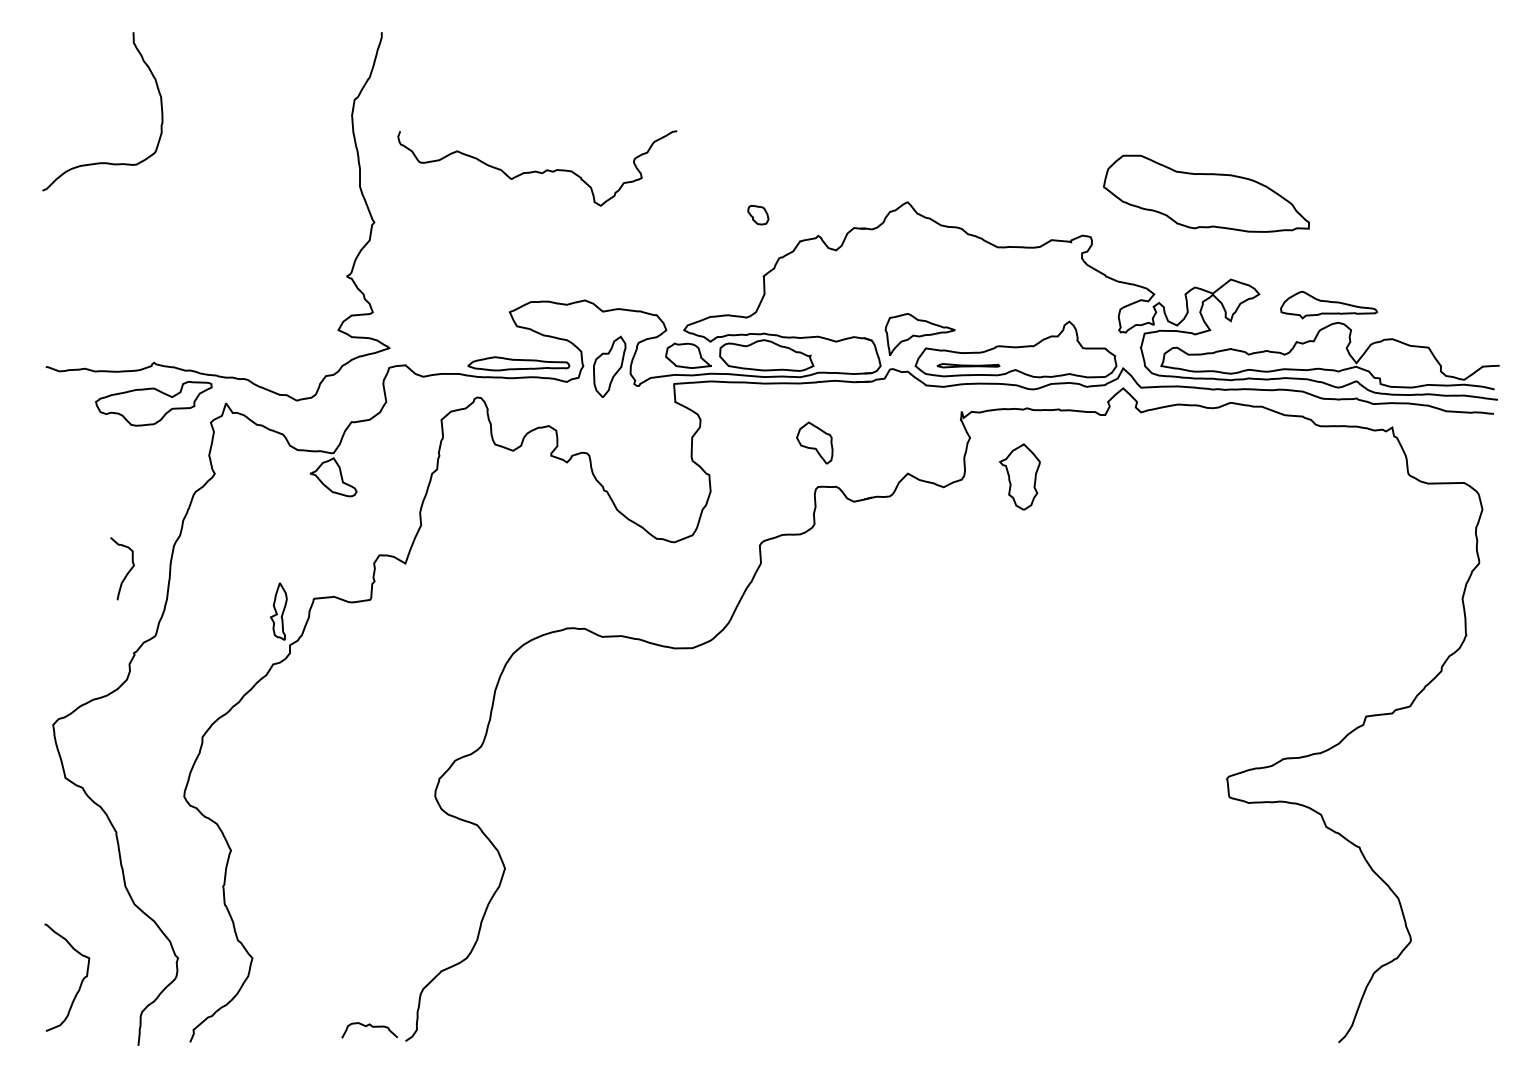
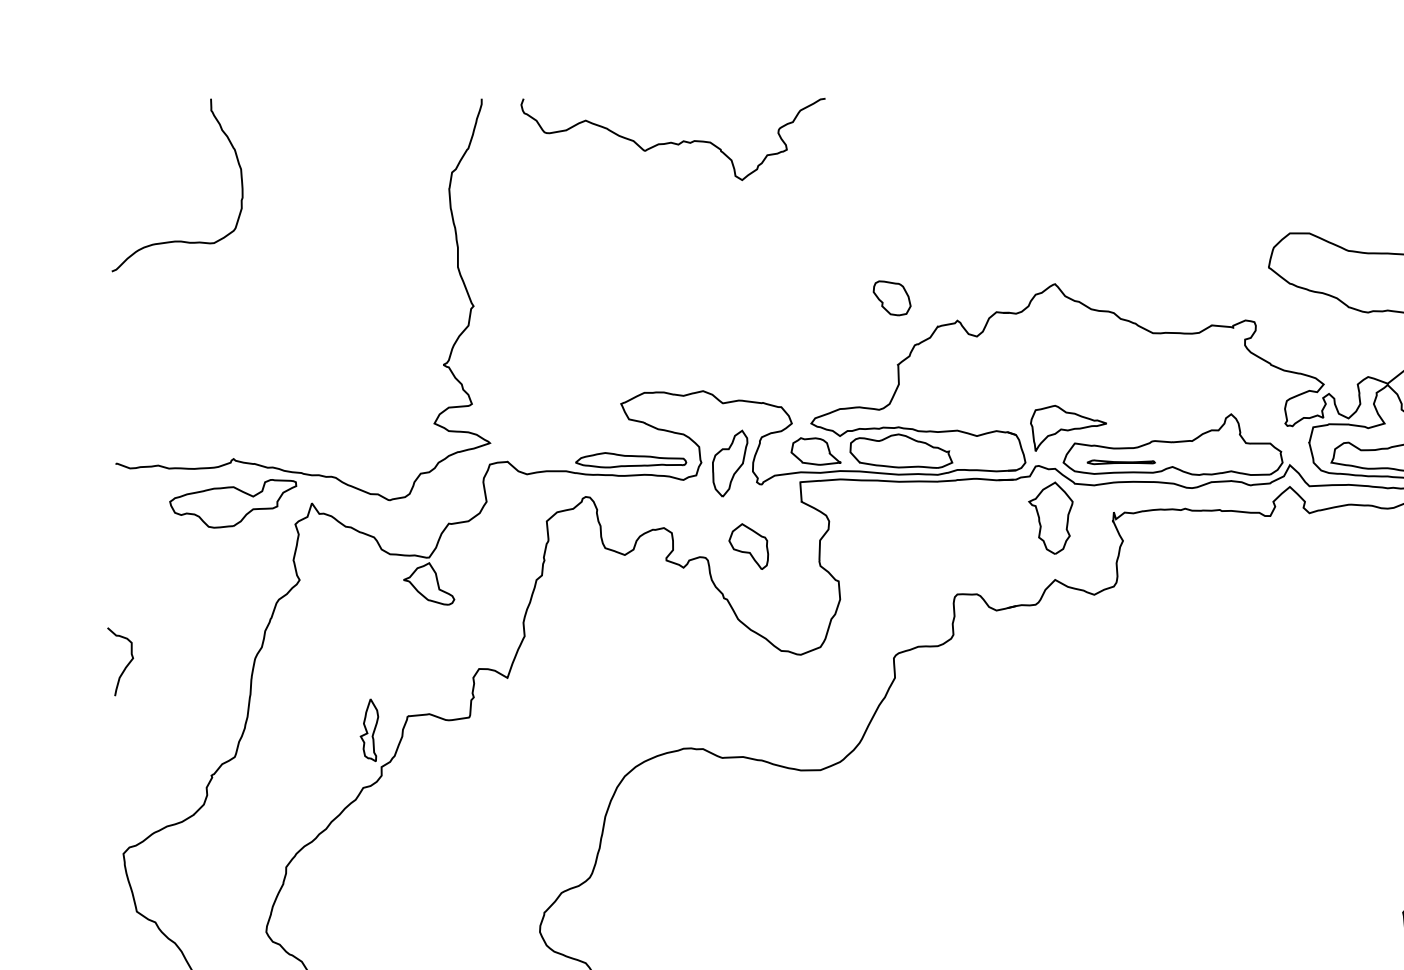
curve: (536, 170) -> (672, 141), moved
part: (758, 214) -> (892, 297), size x1.67
part: (814, 442) -> (748, 545), moved
part: (1019, 476) -> (1050, 517), moved
curve: (127, 572) -> (126, 665), moved

